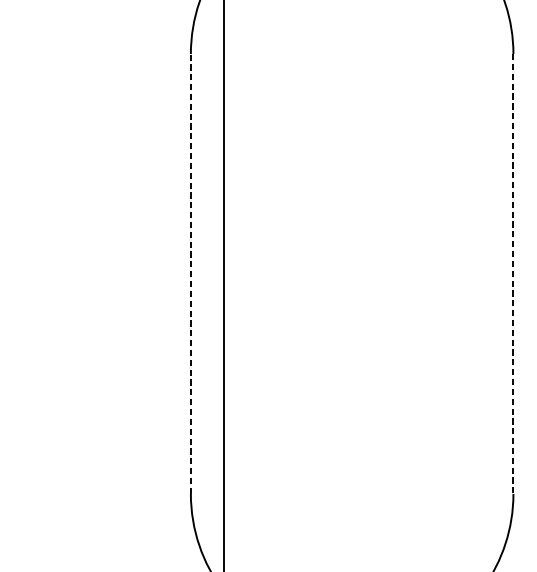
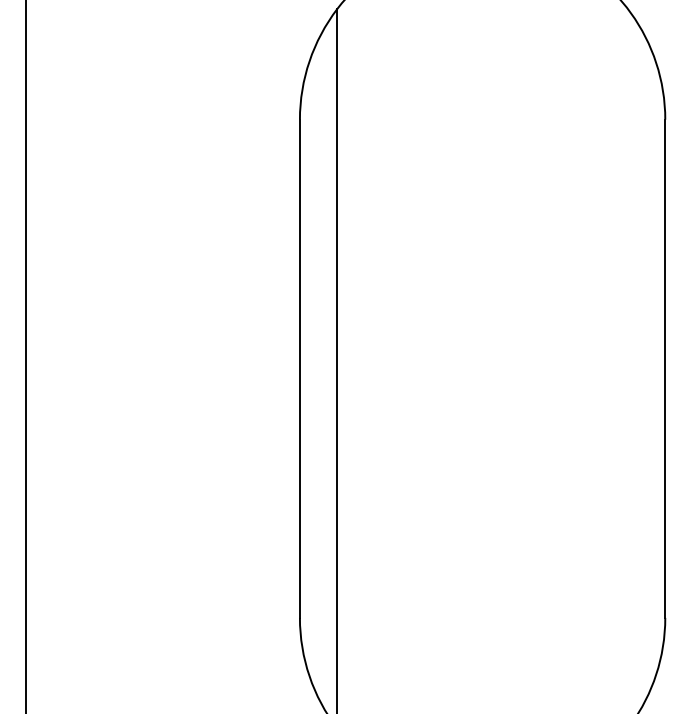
line: (190, 273) -> (299, 368), dashed -> solid
line: (513, 274) -> (665, 369), dashed -> solid

